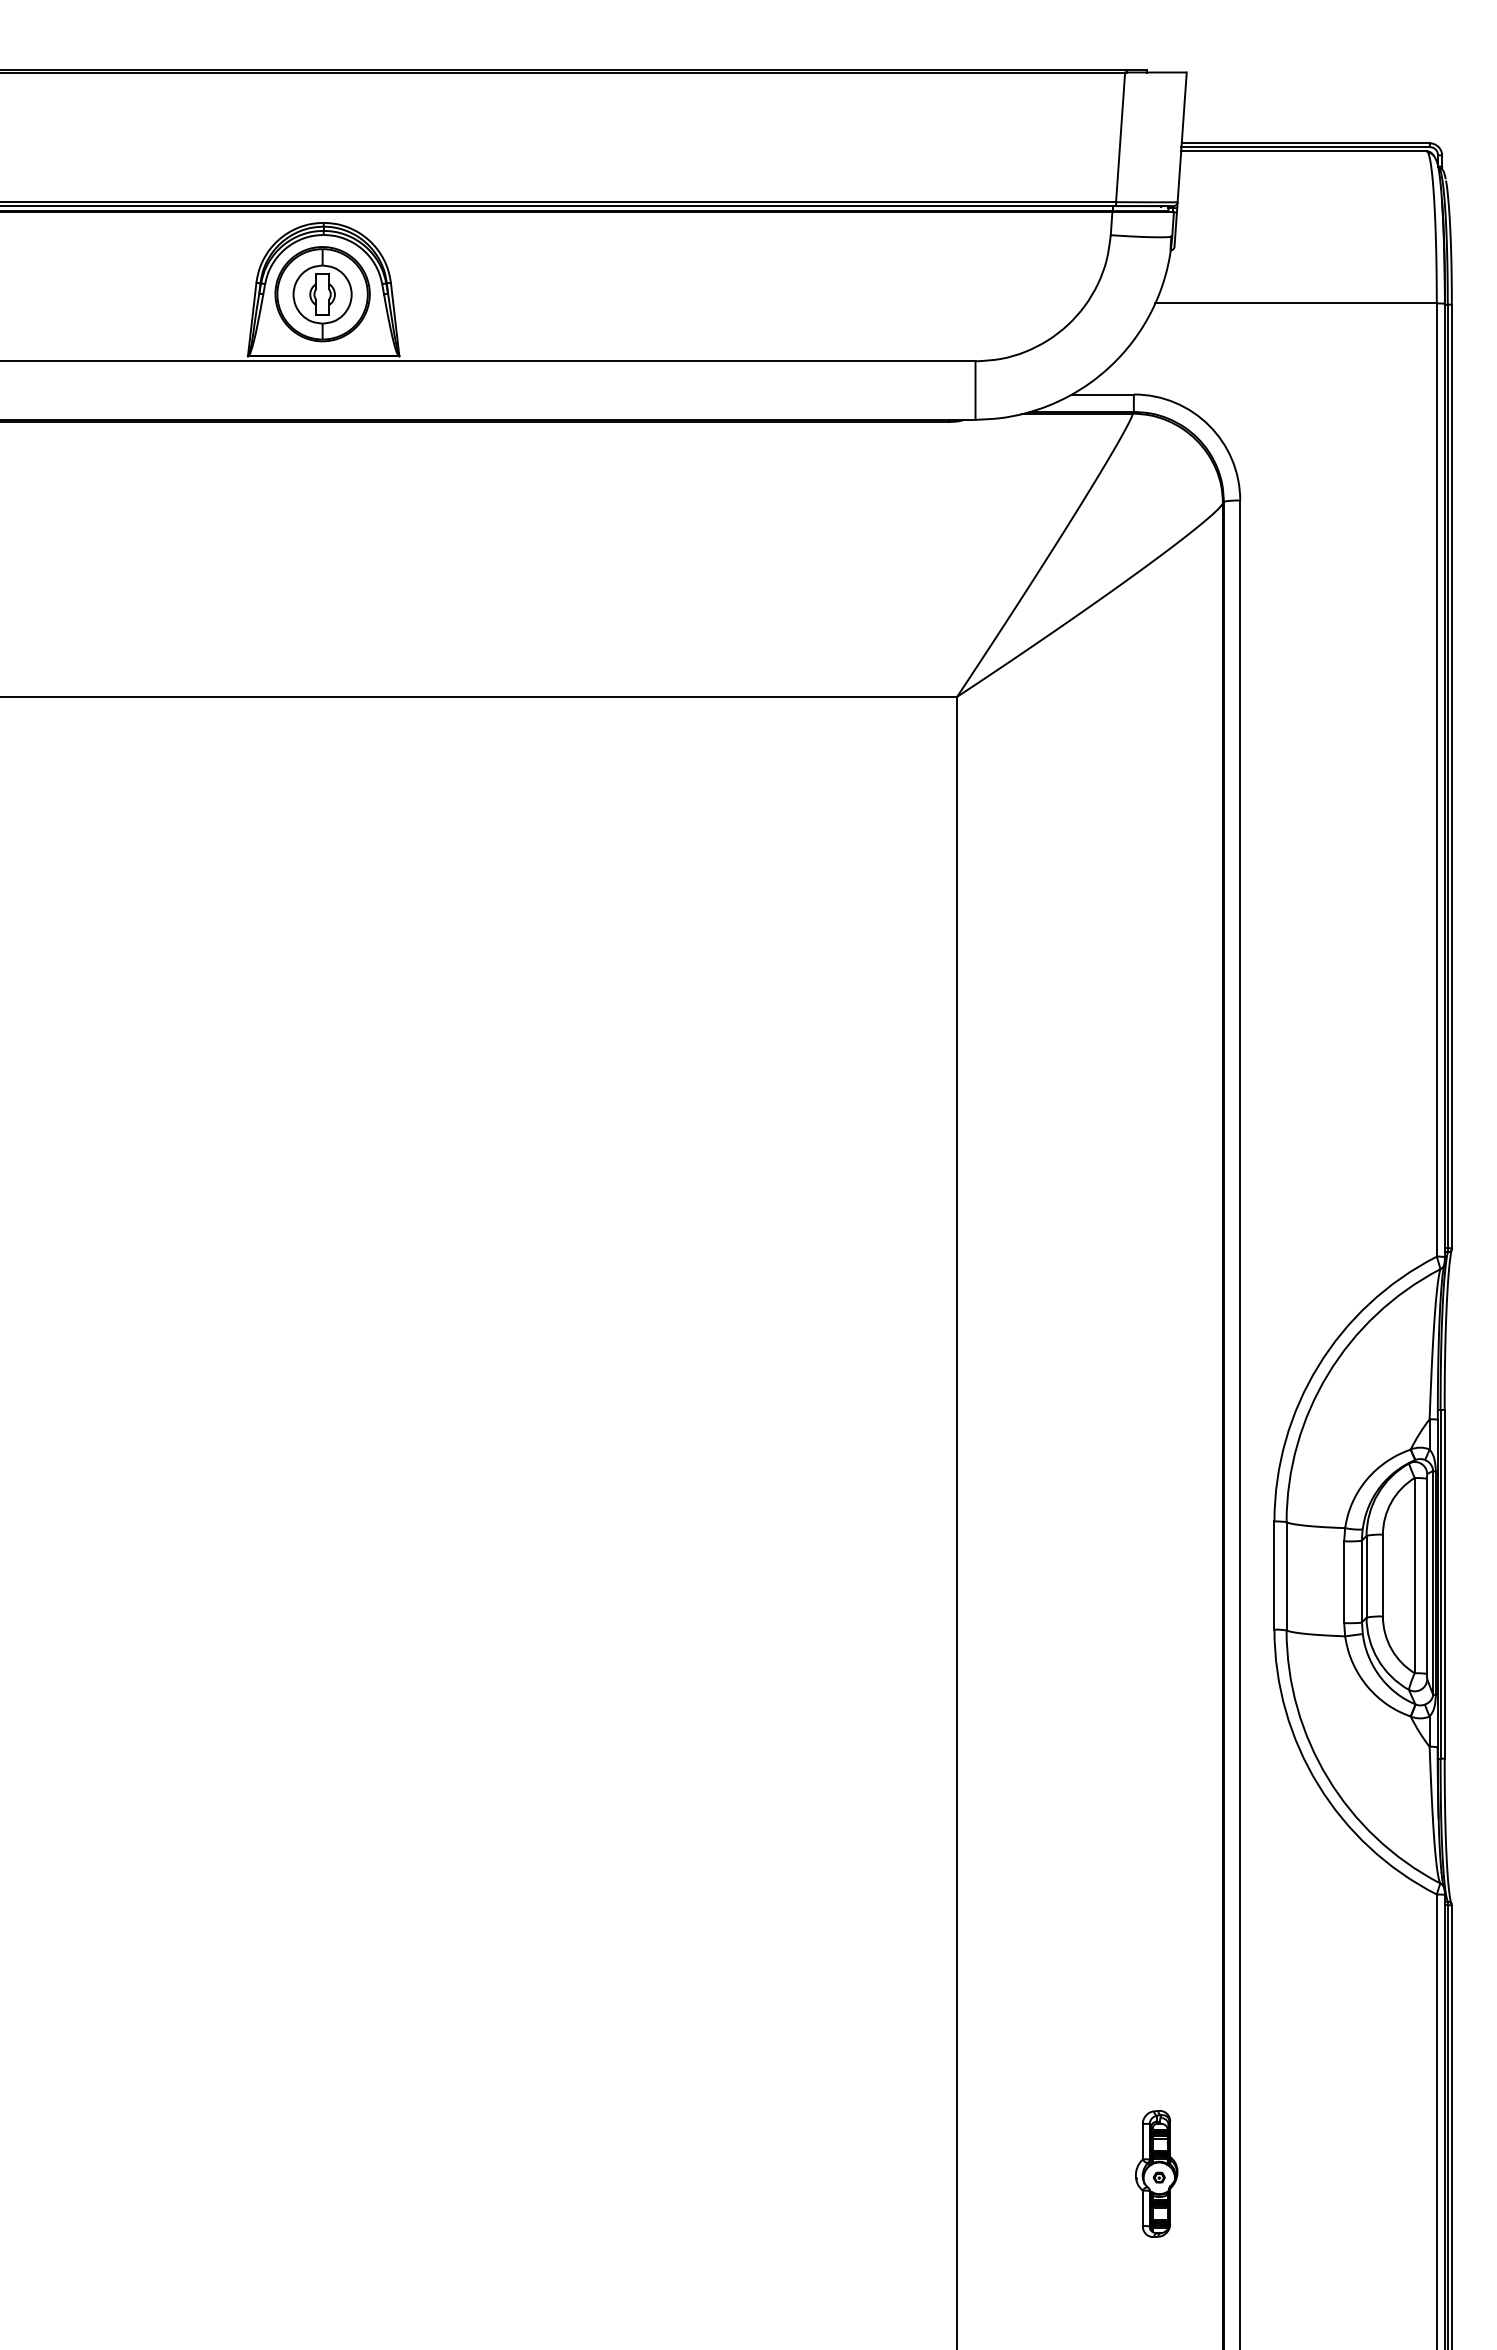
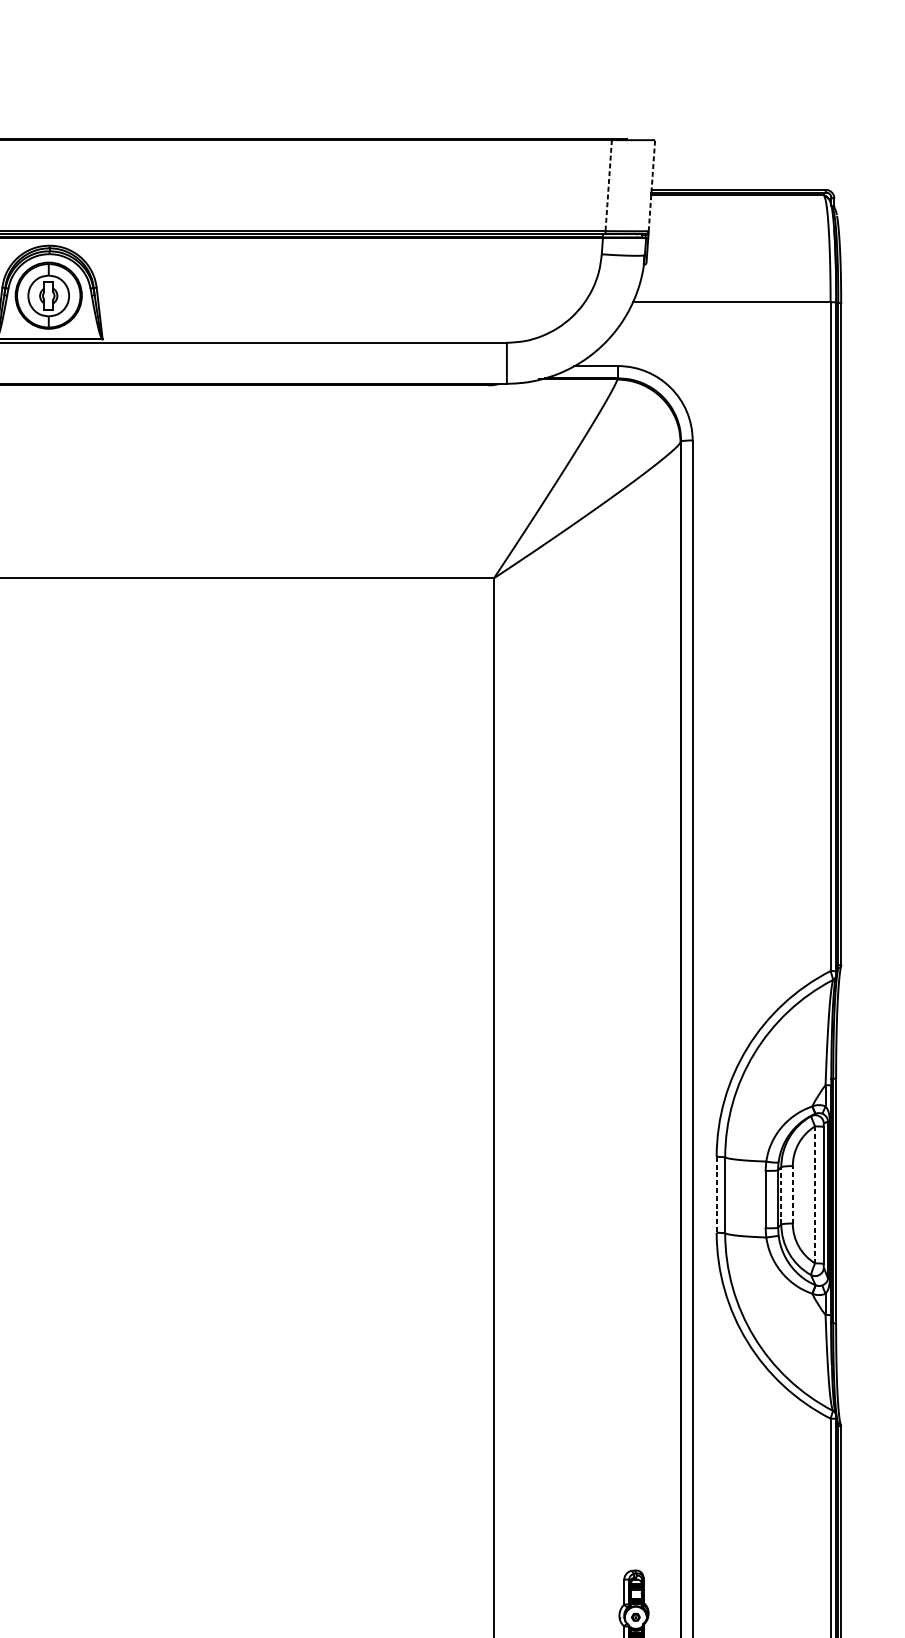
line: (1182, 136) -> (652, 185), solid -> dashed
line: (1120, 137) -> (608, 185), solid -> dashed
line: (1382, 1575) -> (792, 1194), solid -> dashed
line: (1414, 1575) -> (814, 1194), solid -> dashed
line: (1274, 1576) -> (716, 1195), solid -> dashed
line: (1366, 1576) -> (781, 1195), solid -> dashed

